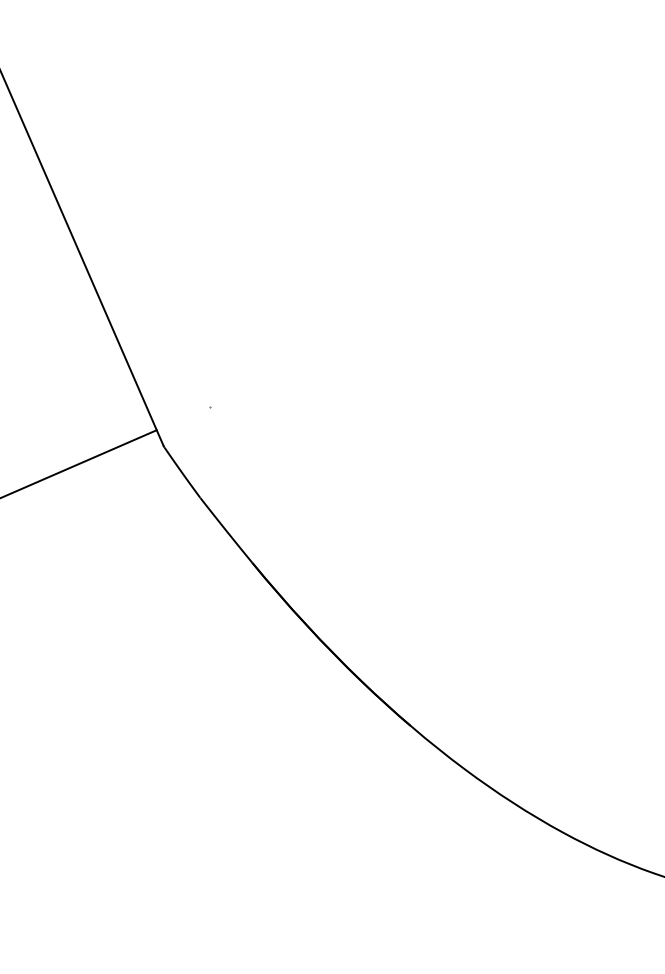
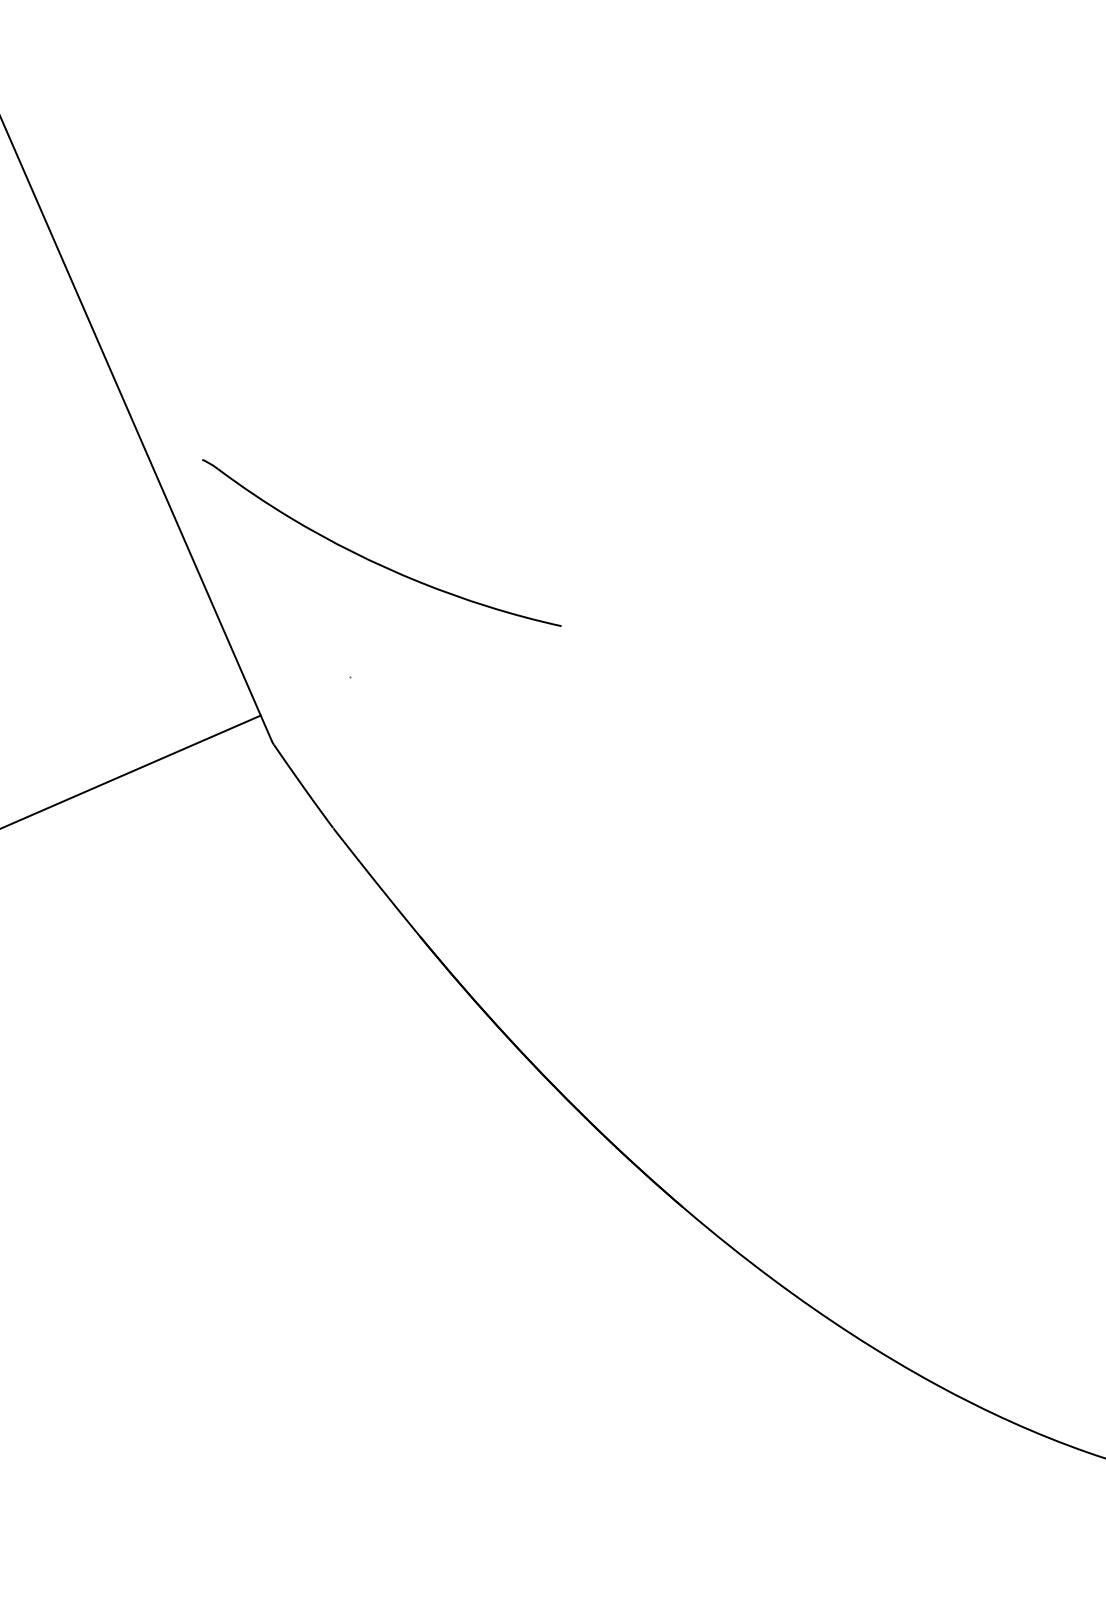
part: (224, 336) -> (373, 559), added

